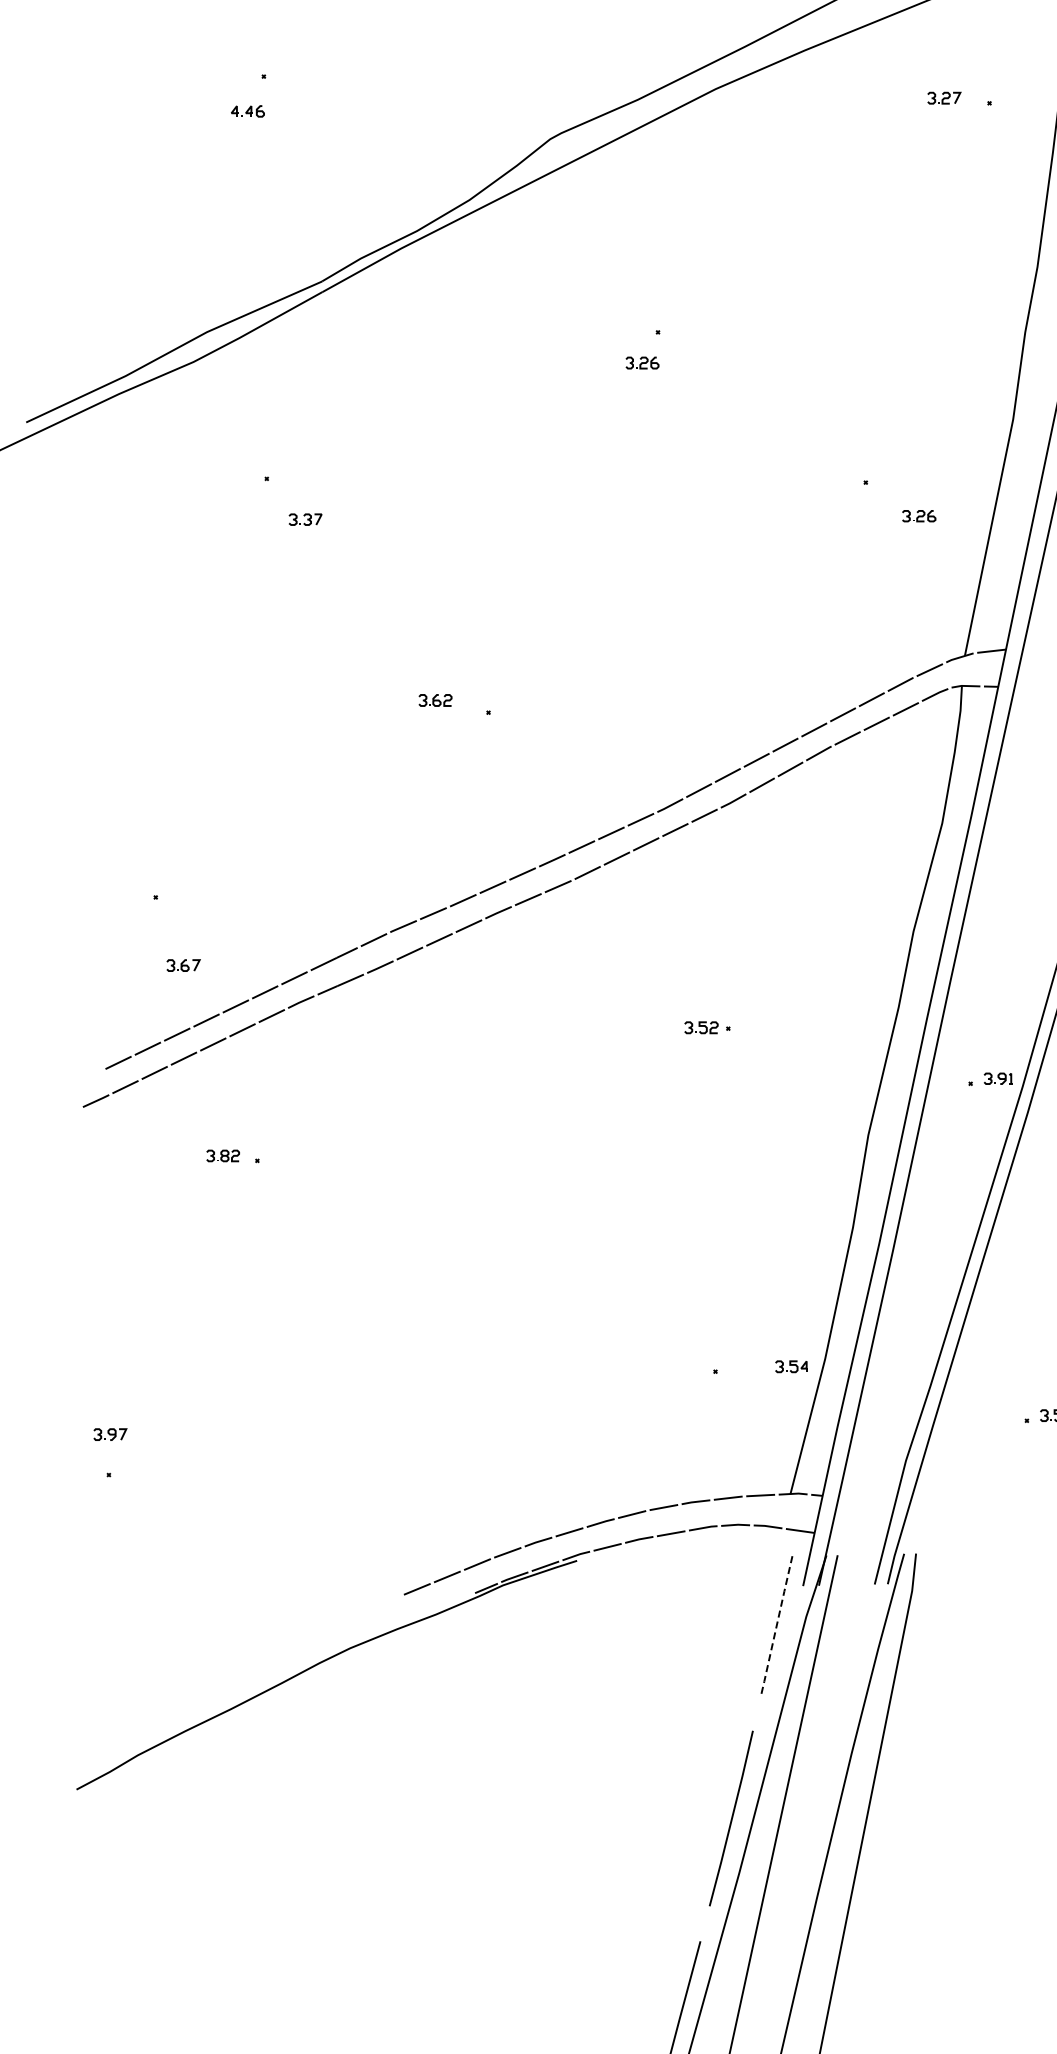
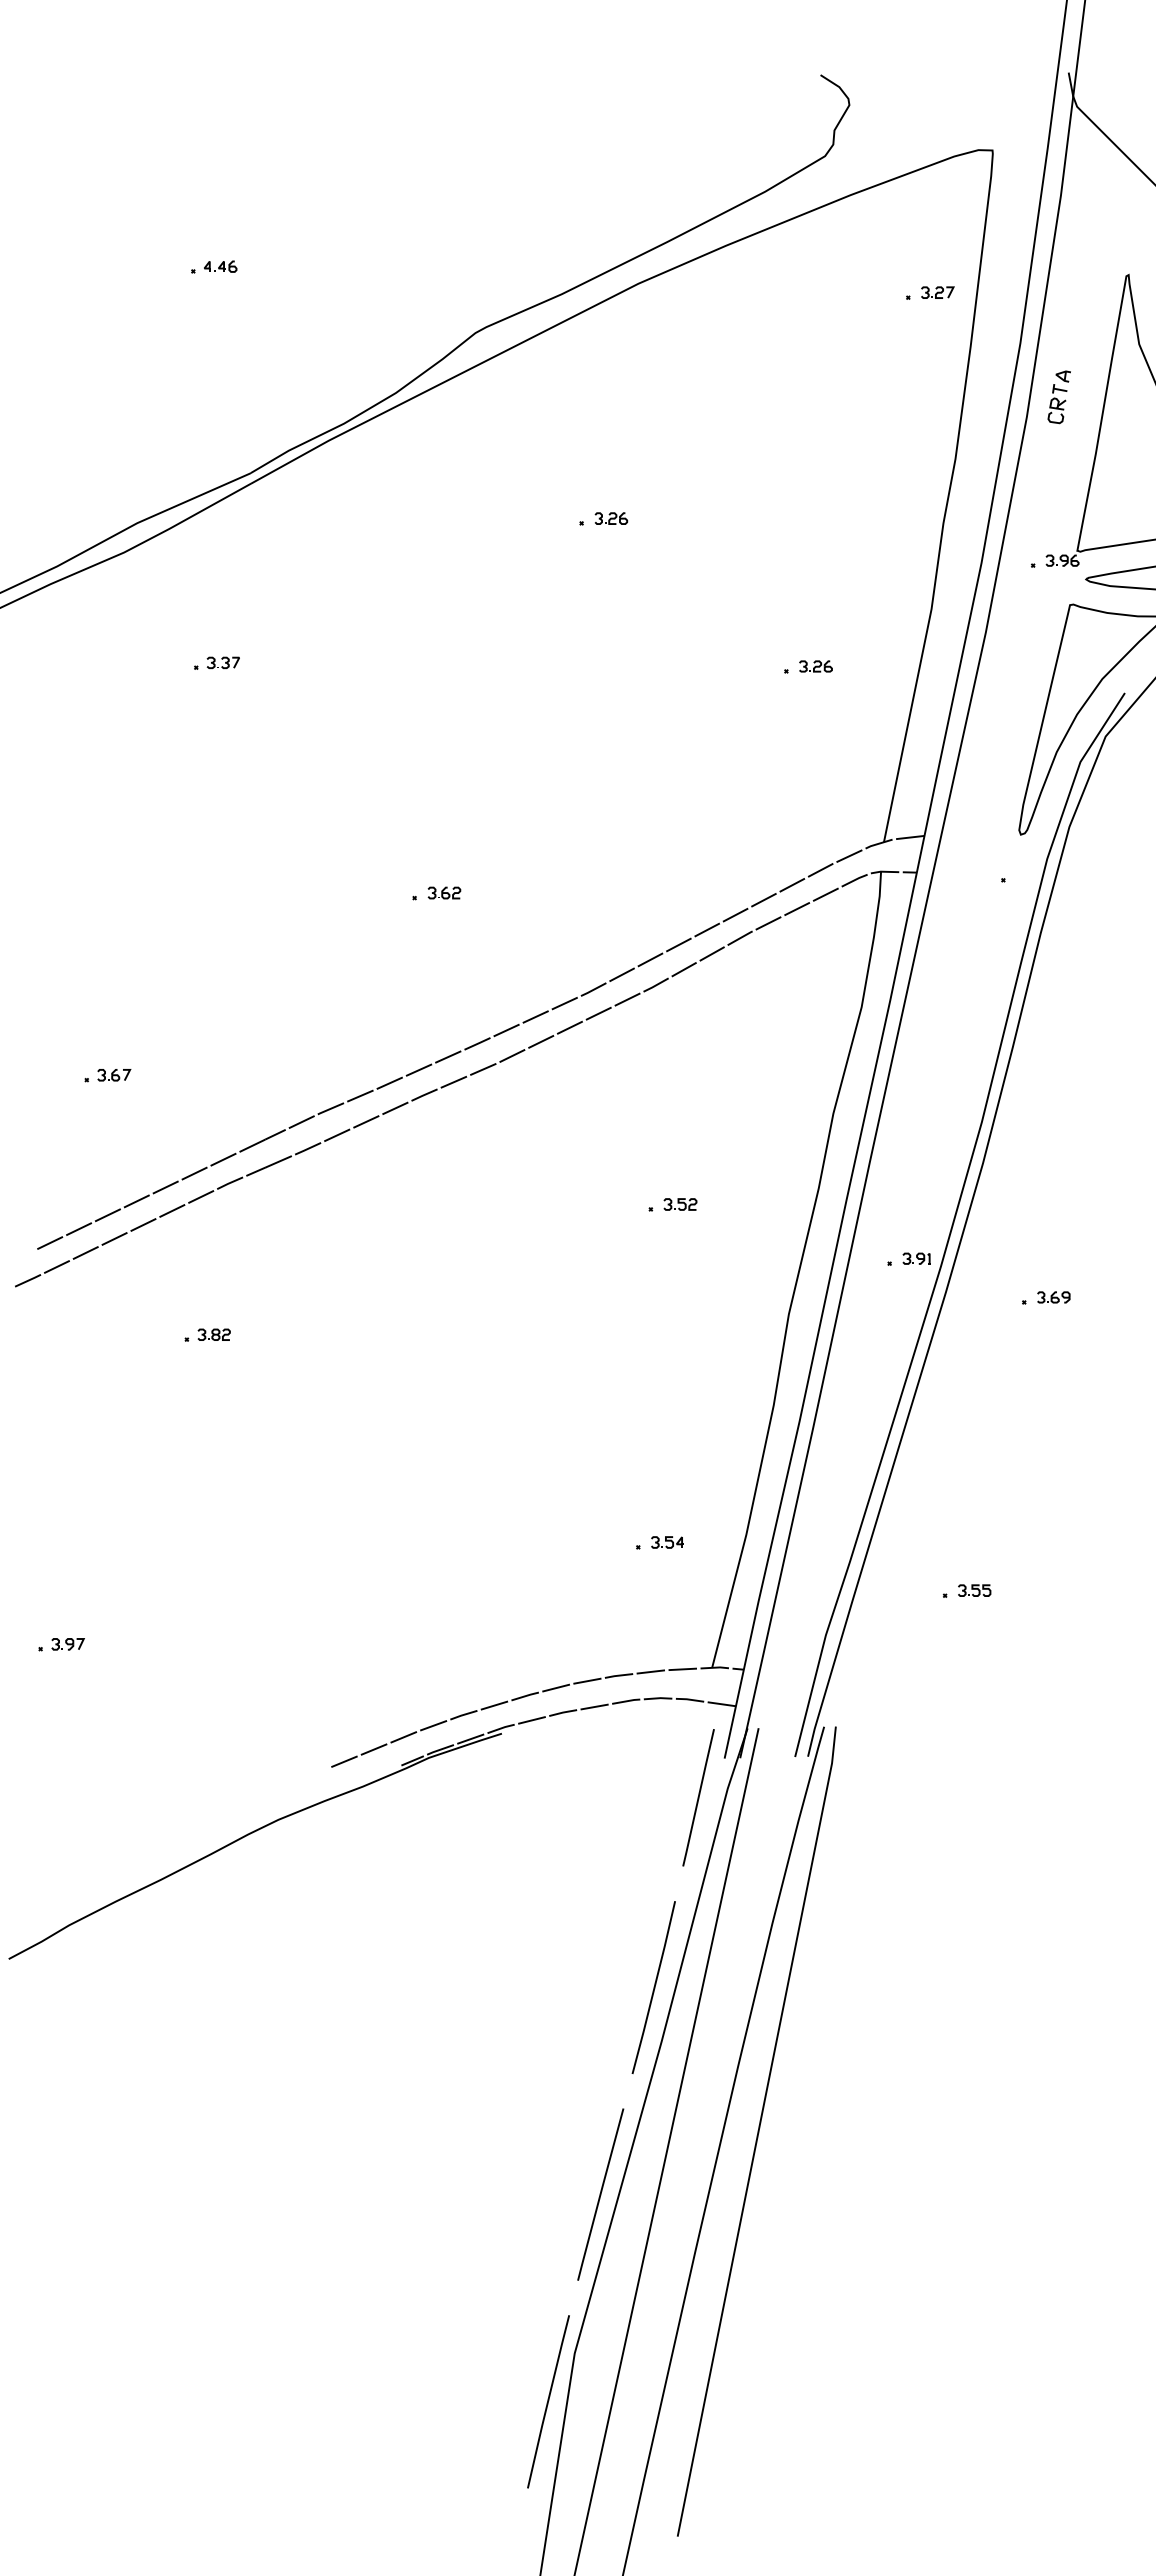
part: (944, 98) -> (937, 292), moved
part: (247, 111) -> (220, 266), moved
part: (642, 362) -> (611, 518), moved
part: (918, 516) -> (815, 666), moved
part: (304, 519) -> (222, 662), moved
part: (435, 699) -> (444, 892), moved
part: (183, 965) -> (114, 1075), moved
part: (701, 1027) -> (680, 1204), moved
part: (222, 1155) -> (213, 1334), moved
part: (791, 1366) -> (667, 1542), moved
part: (109, 1434) -> (67, 1644), moved
line: (776, 1626) -> (698, 1798), dashed -> solid

